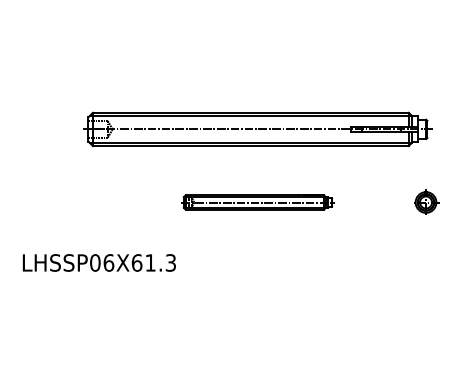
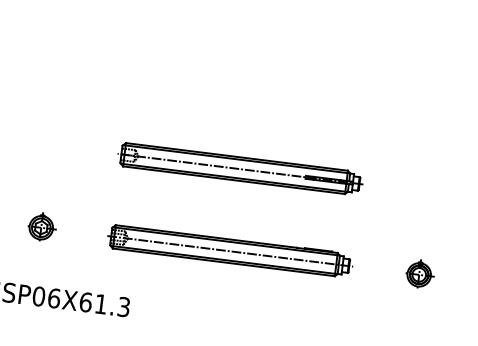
part: (257, 129) -> (239, 169), size x0.62
part: (90, 201) -> (42, 226), added
part: (257, 202) -> (229, 251), size x1.43

